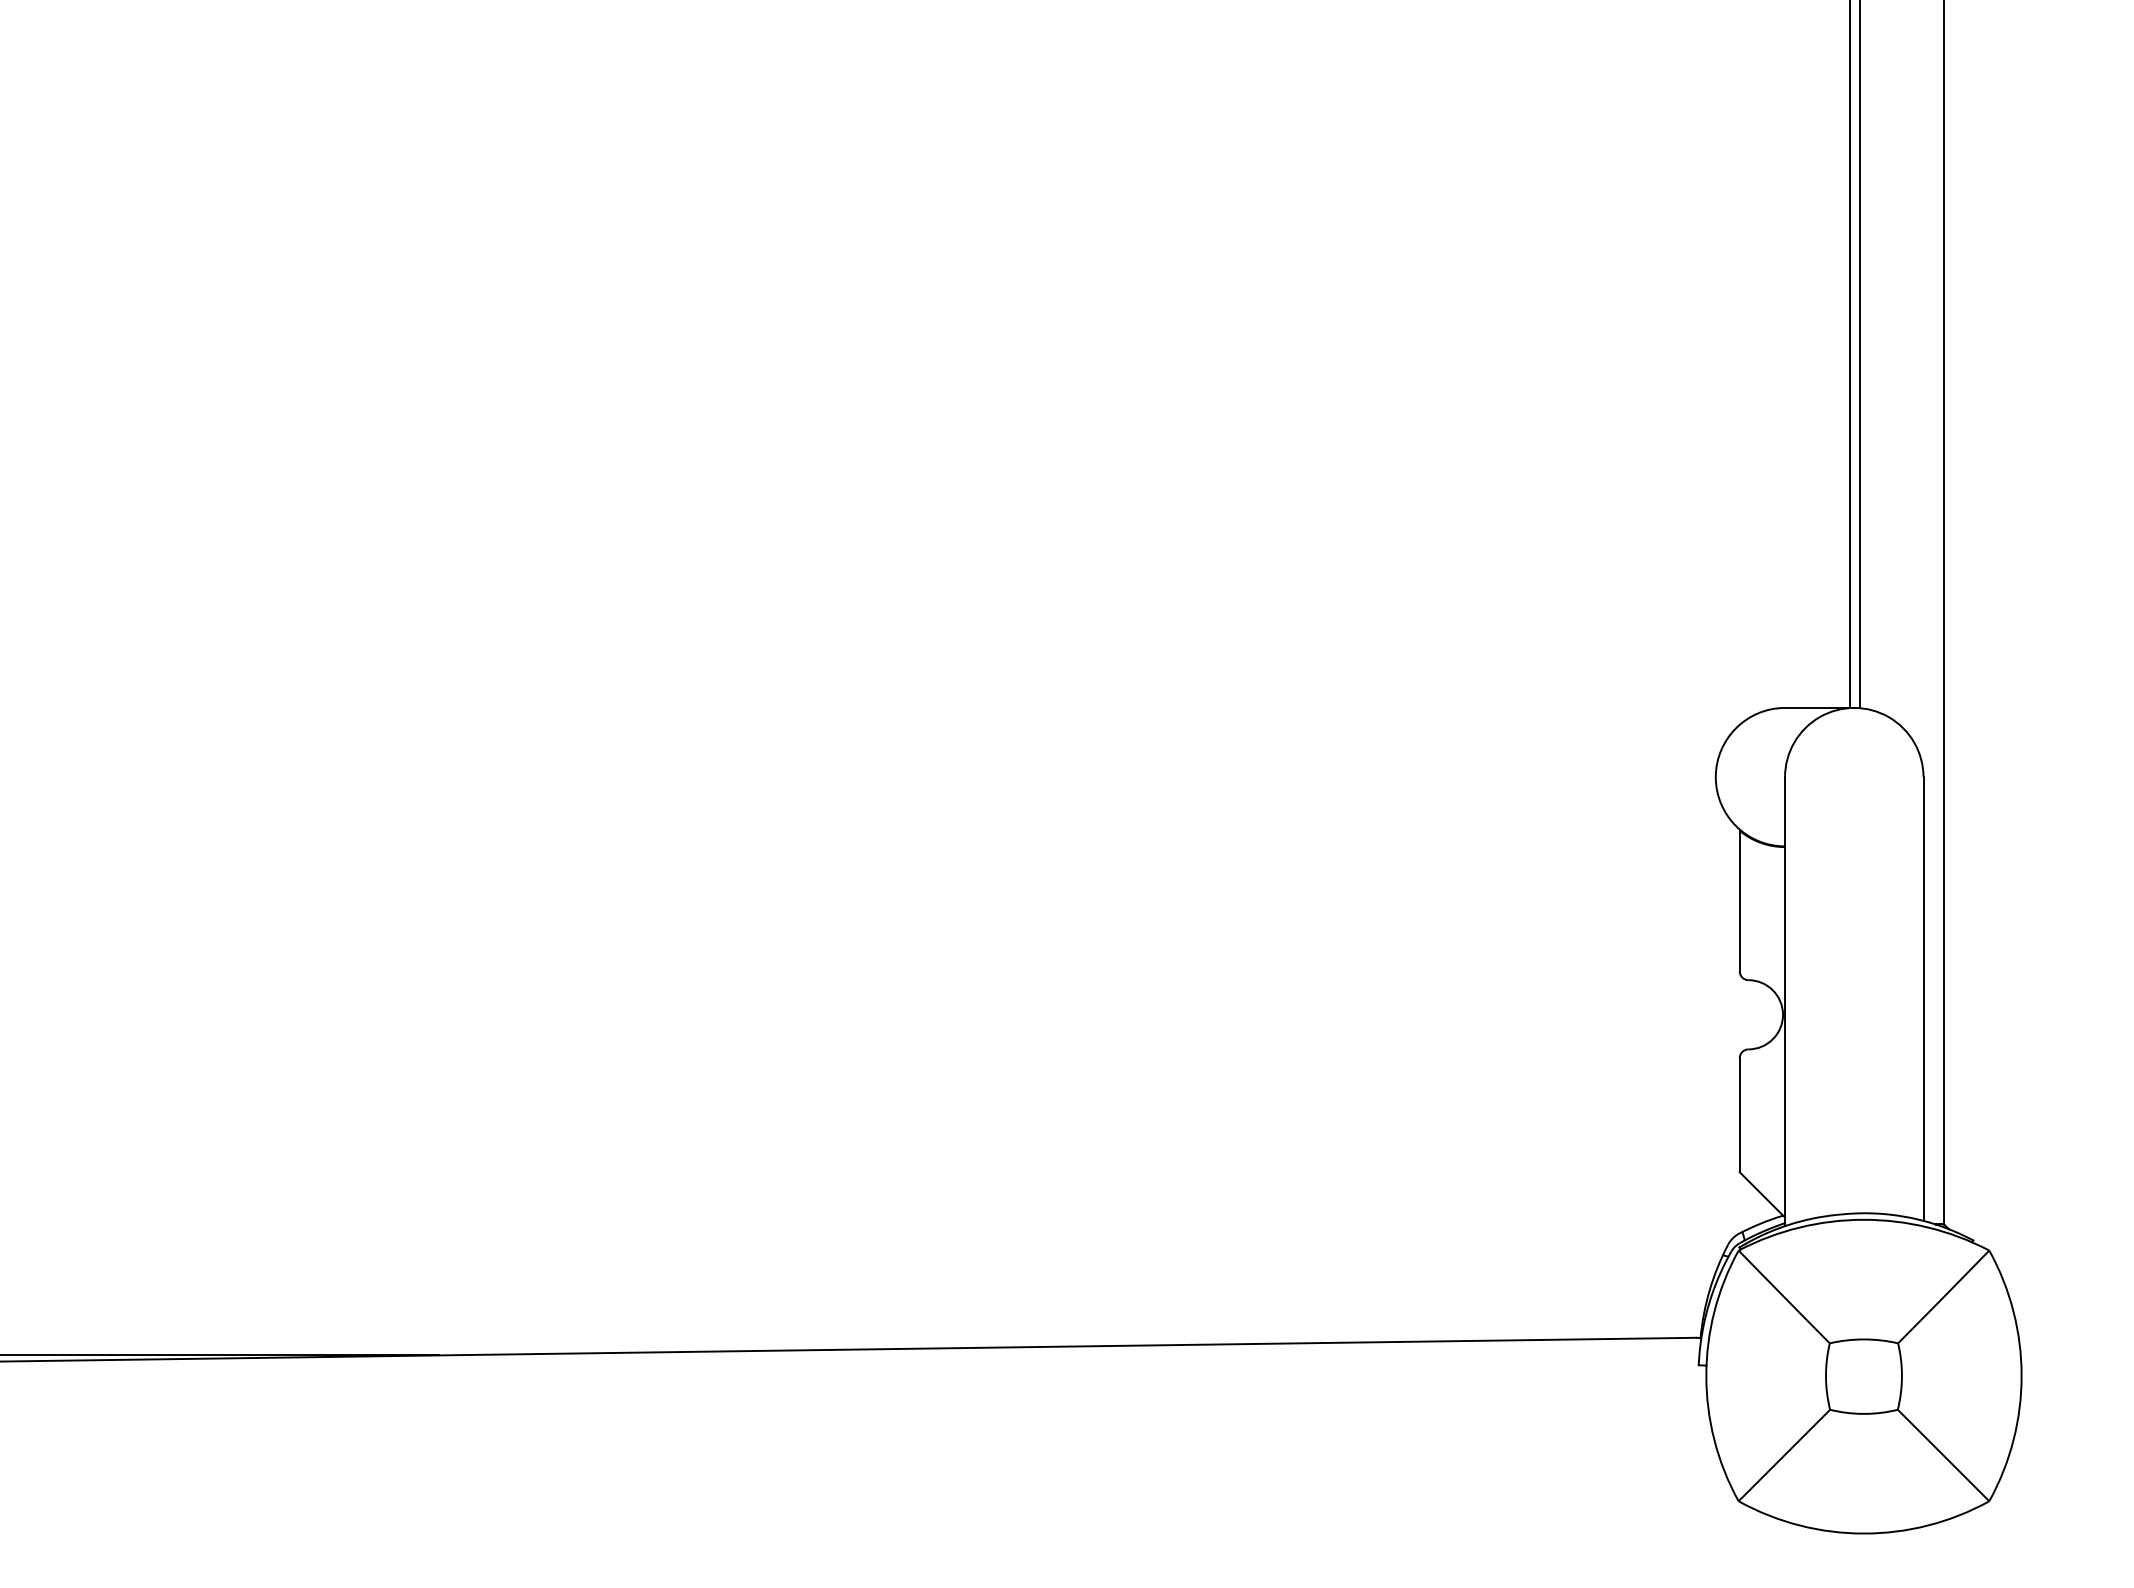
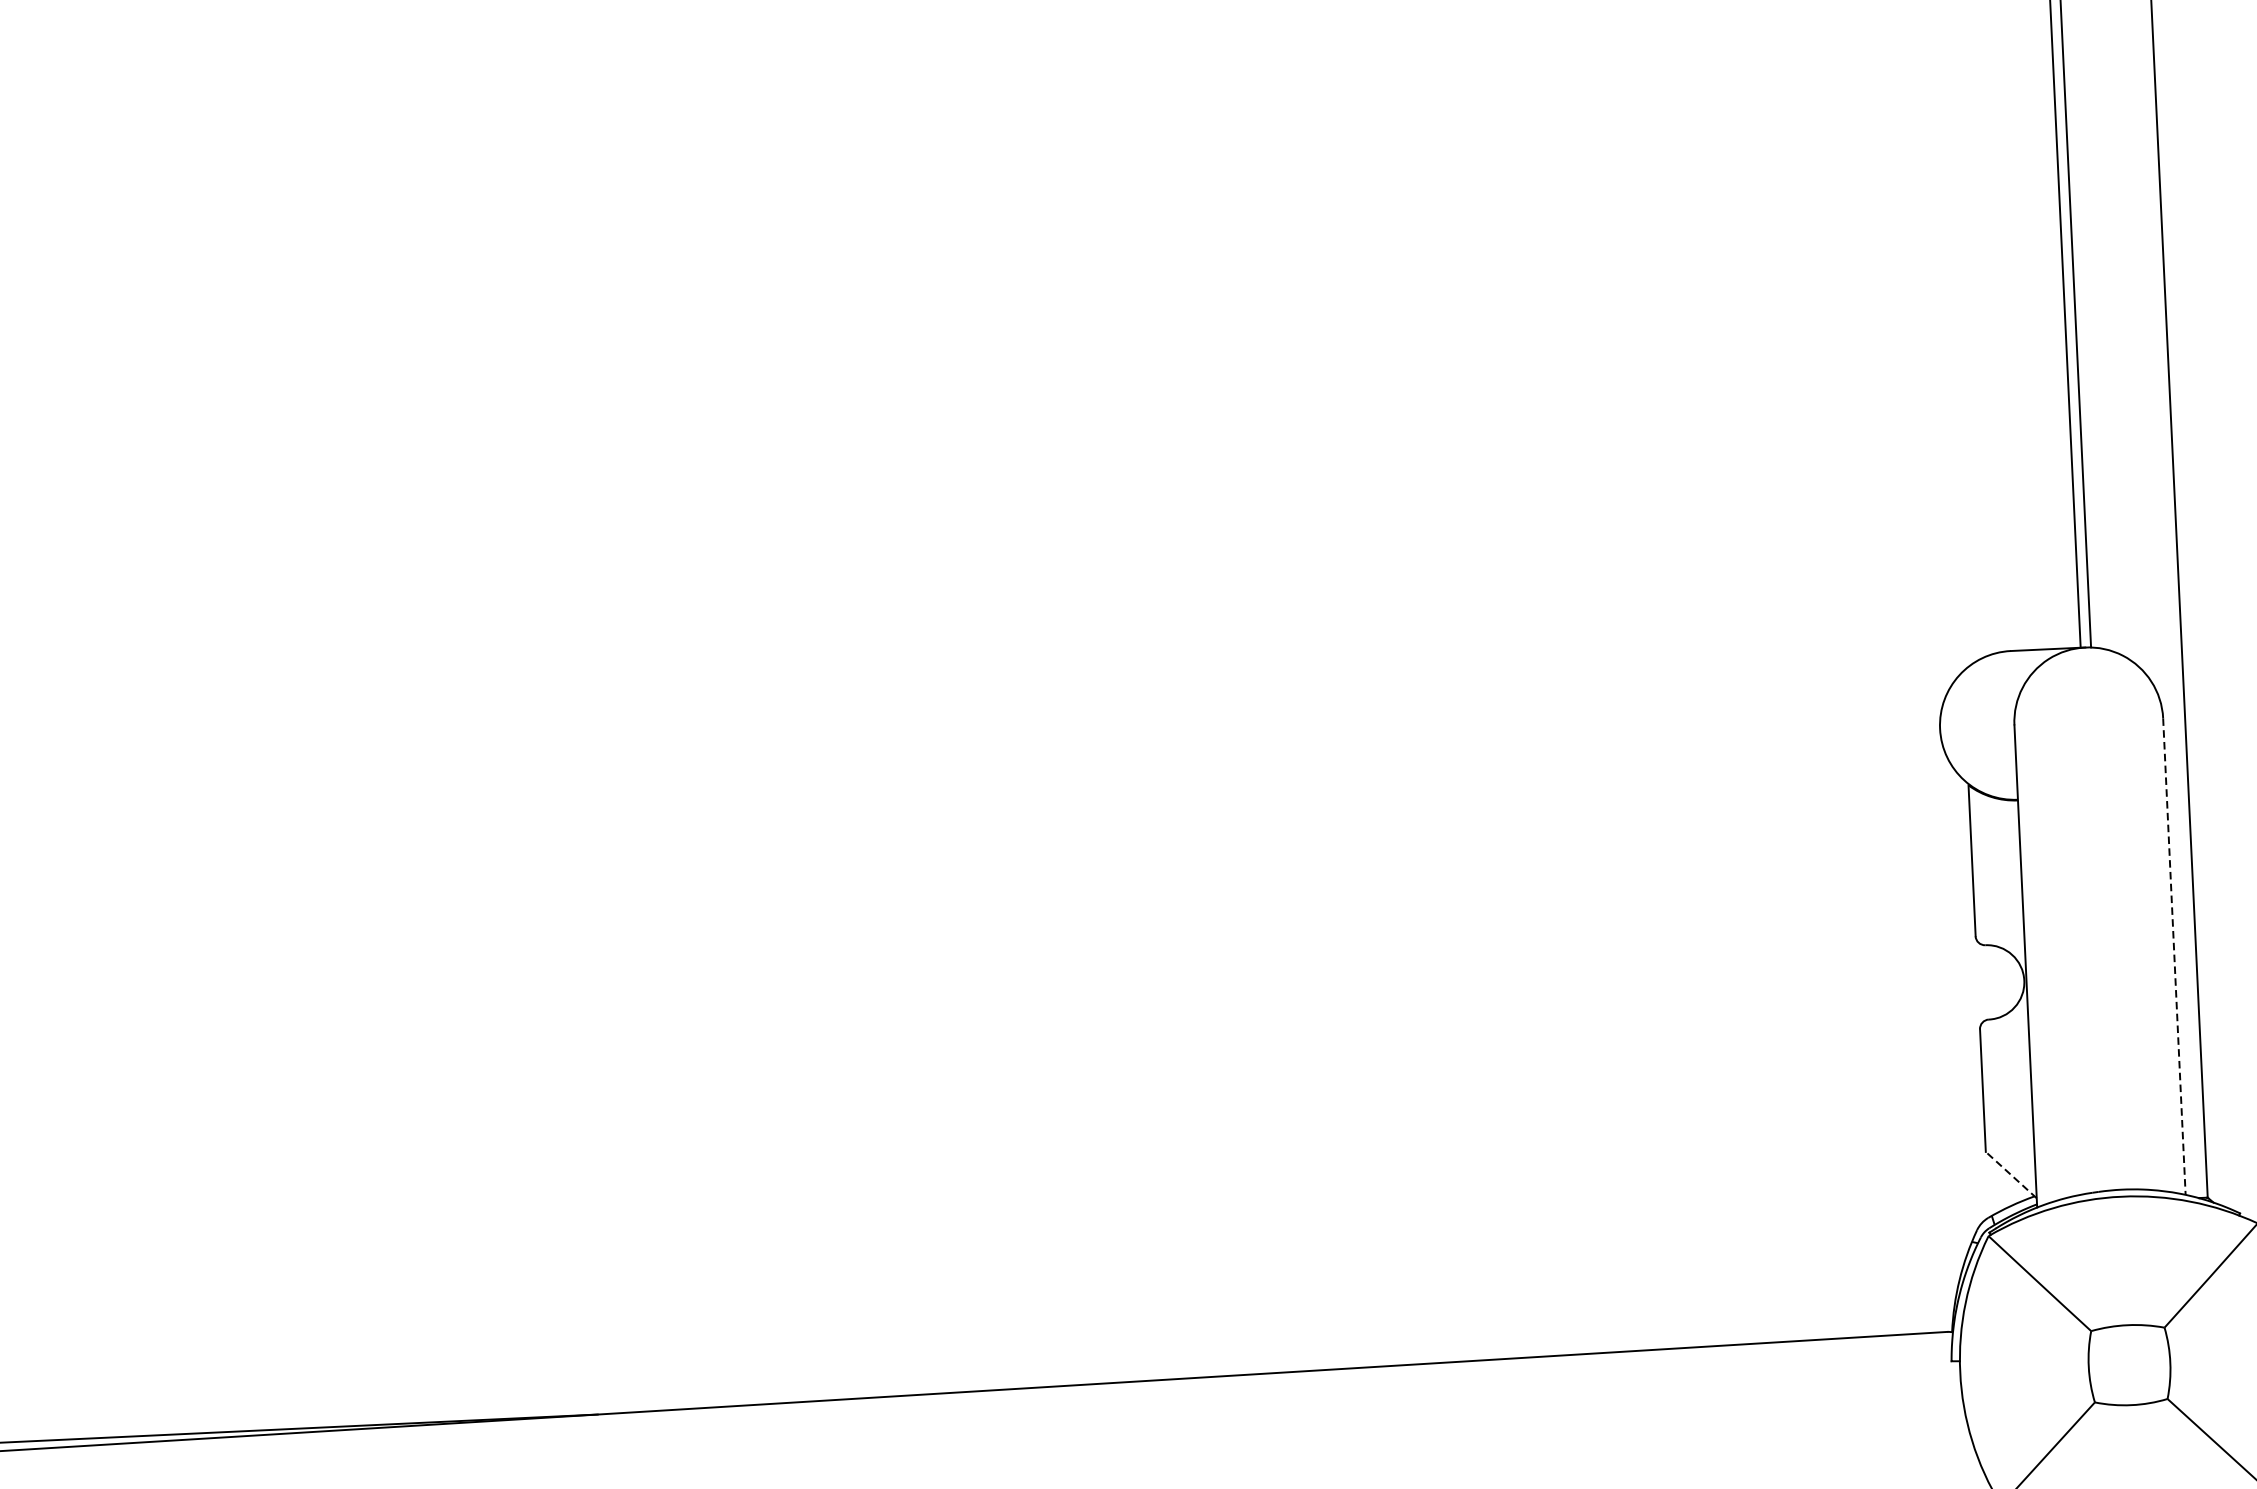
line: (1923, 999) -> (2174, 957), solid -> dashed
line: (1762, 1194) -> (2011, 1174), solid -> dashed

